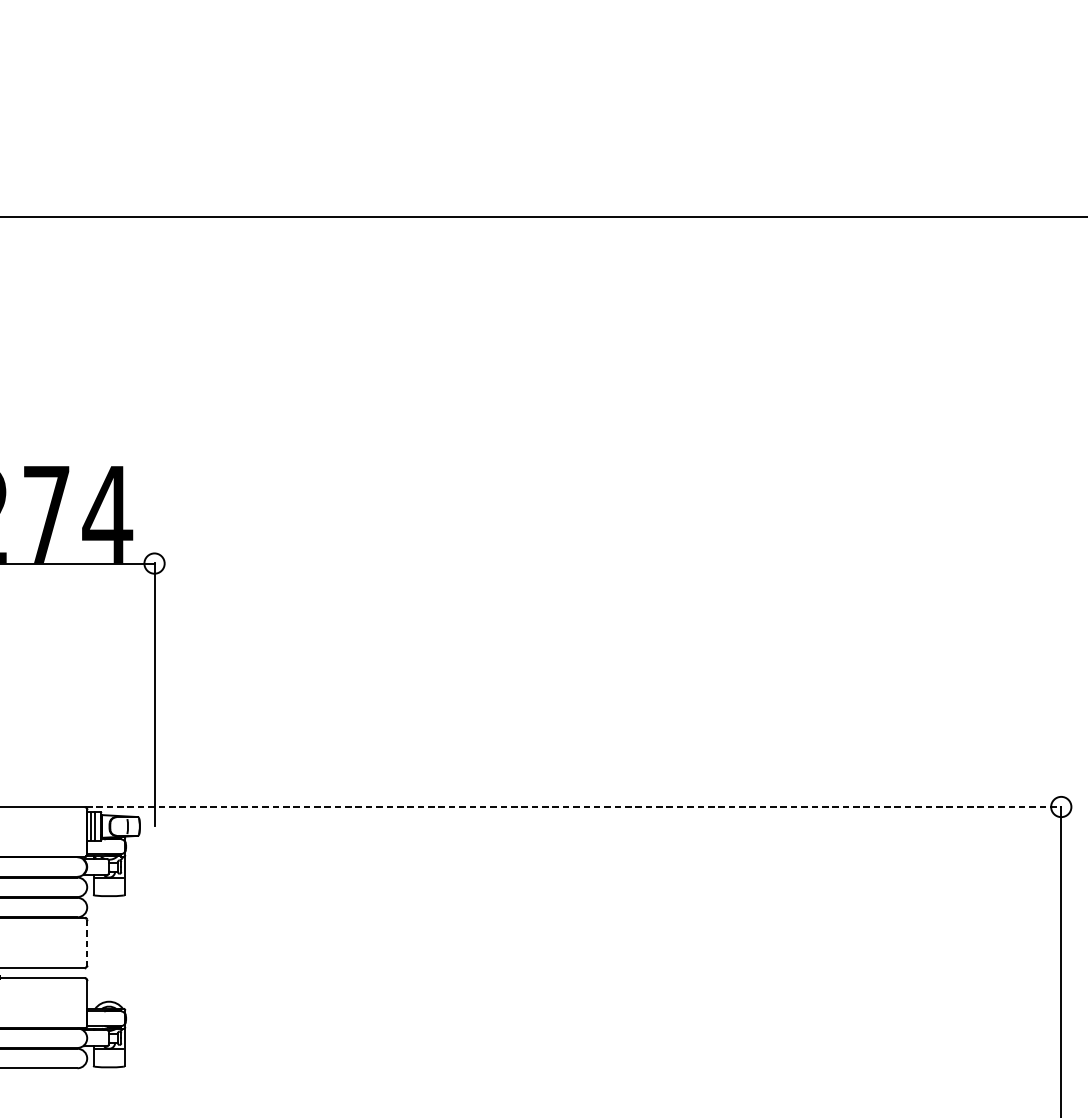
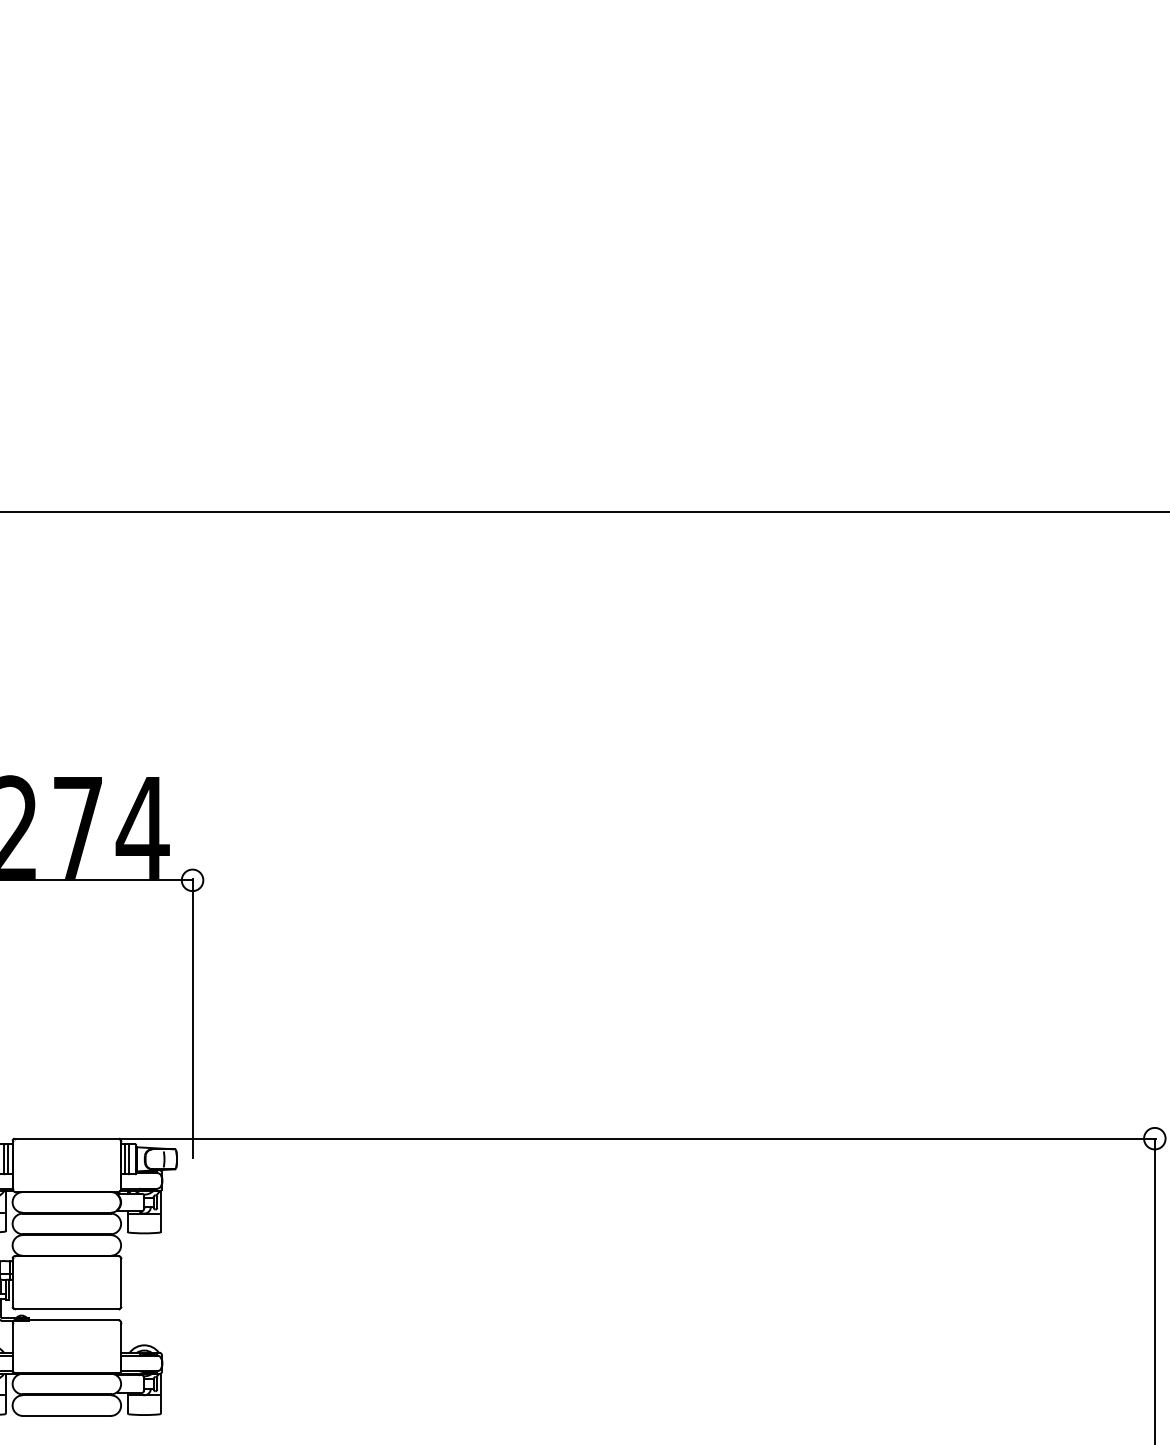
line: (573, 806) -> (637, 1138), dashed -> solid
line: (87, 943) -> (121, 1283), dashed -> solid

